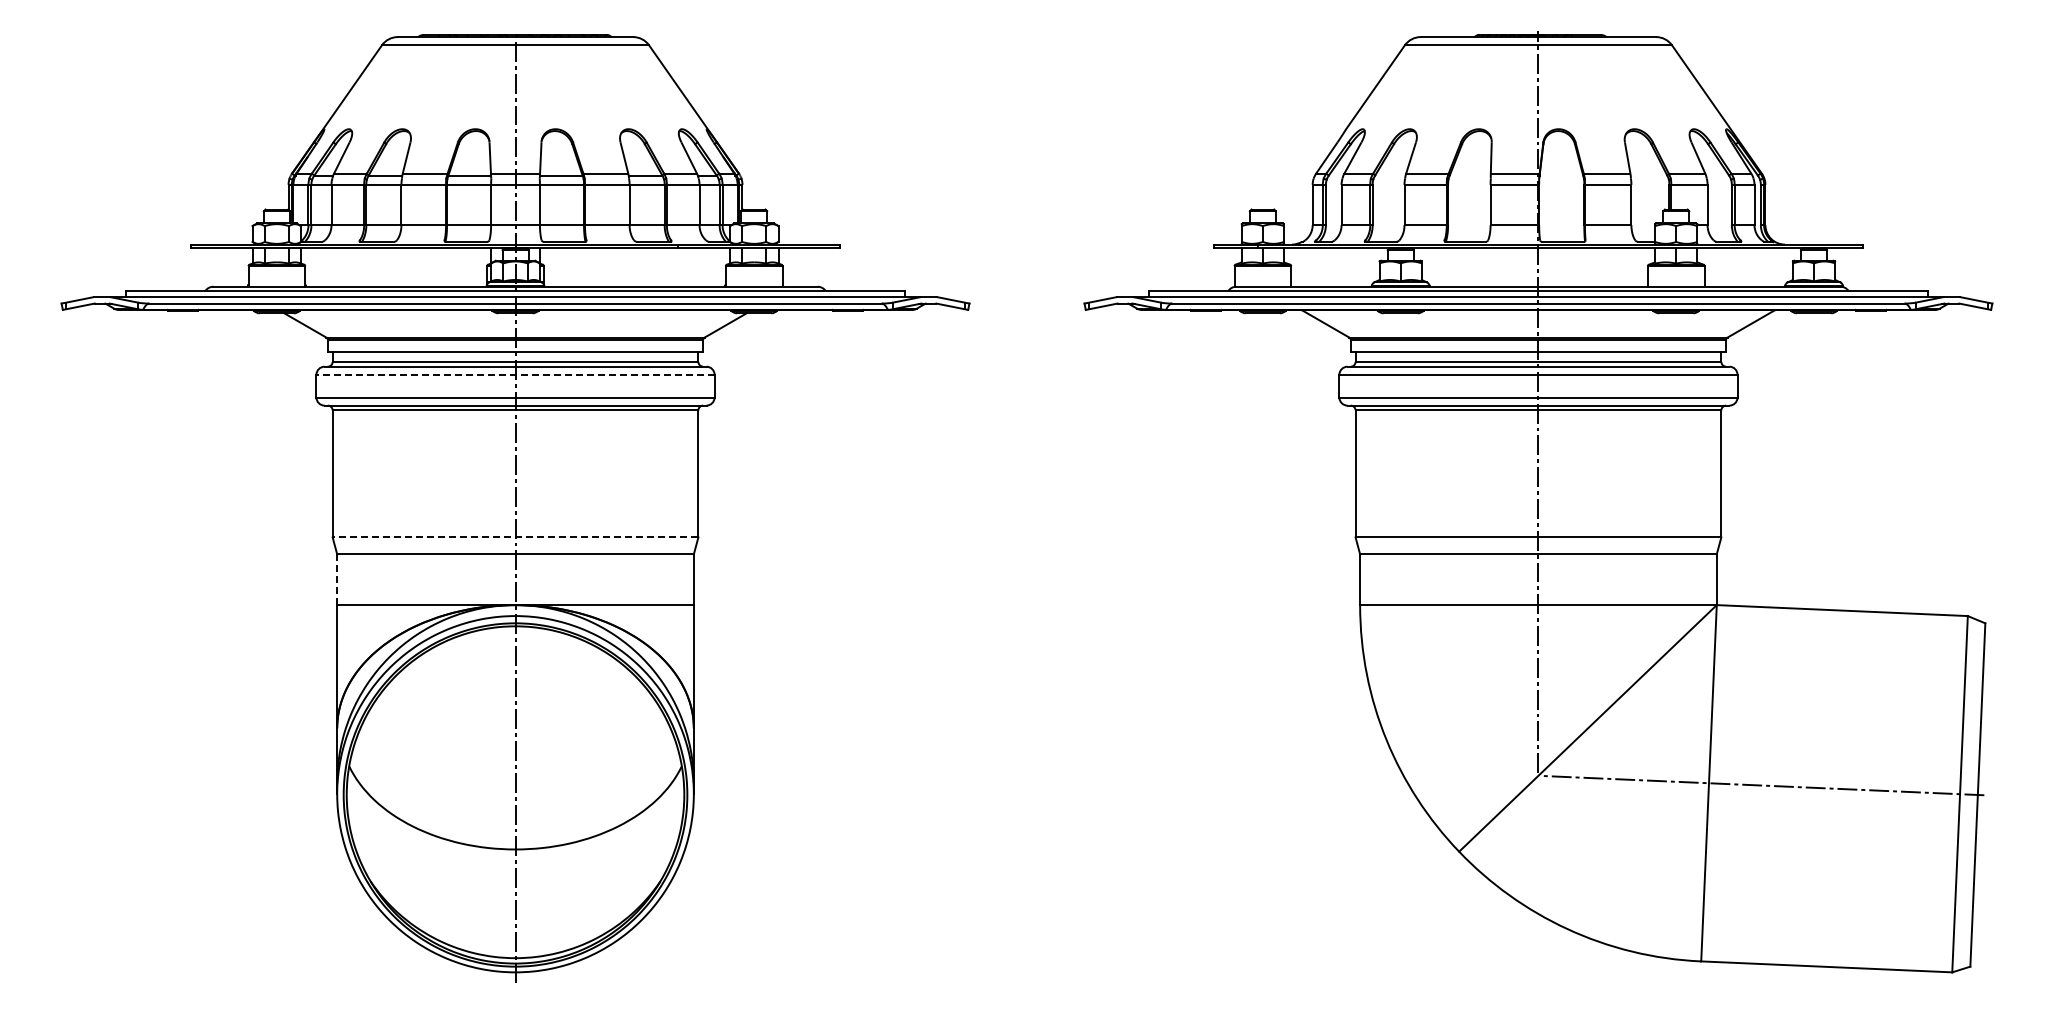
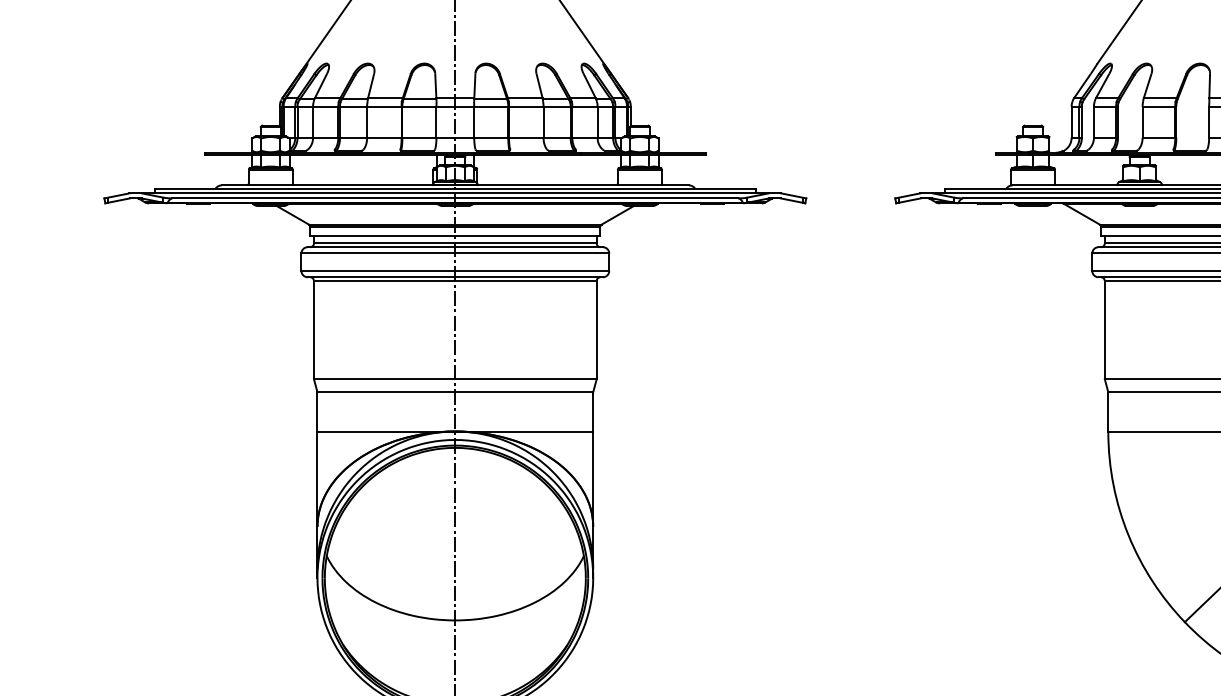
line: (515, 374) -> (455, 253), dashed -> solid
line: (515, 537) -> (455, 379), dashed -> solid
line: (337, 580) -> (317, 412), dashed -> solid

